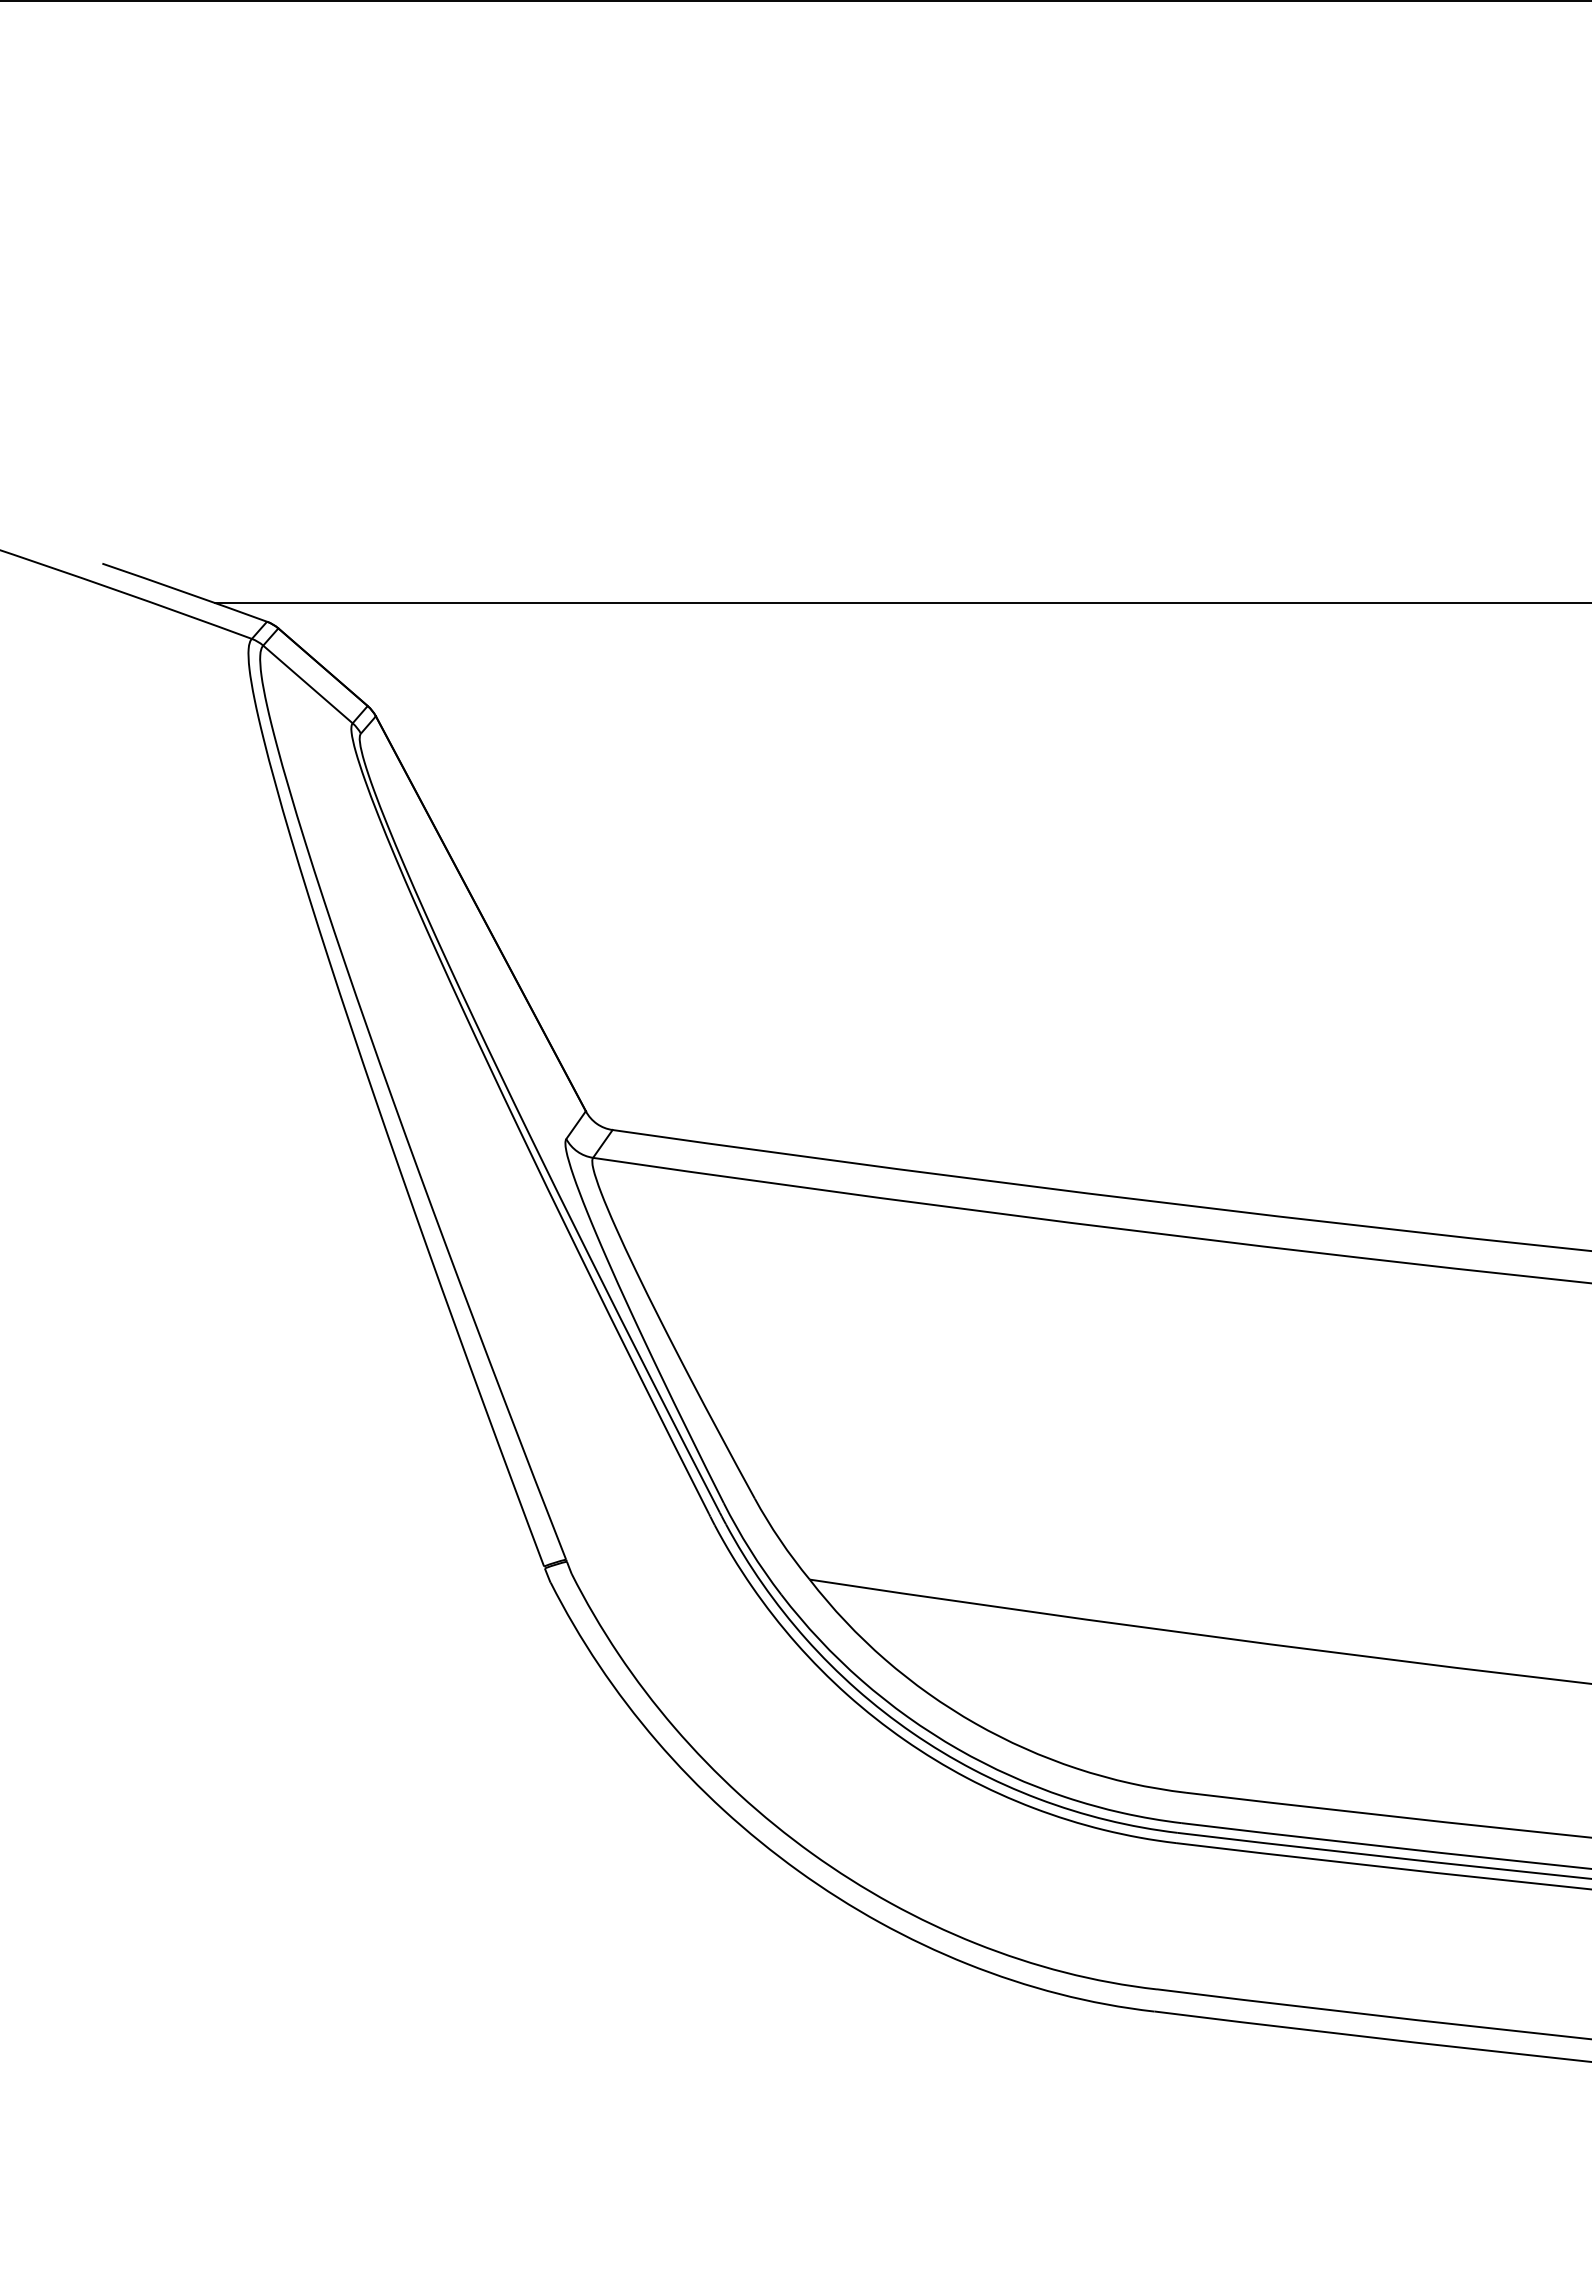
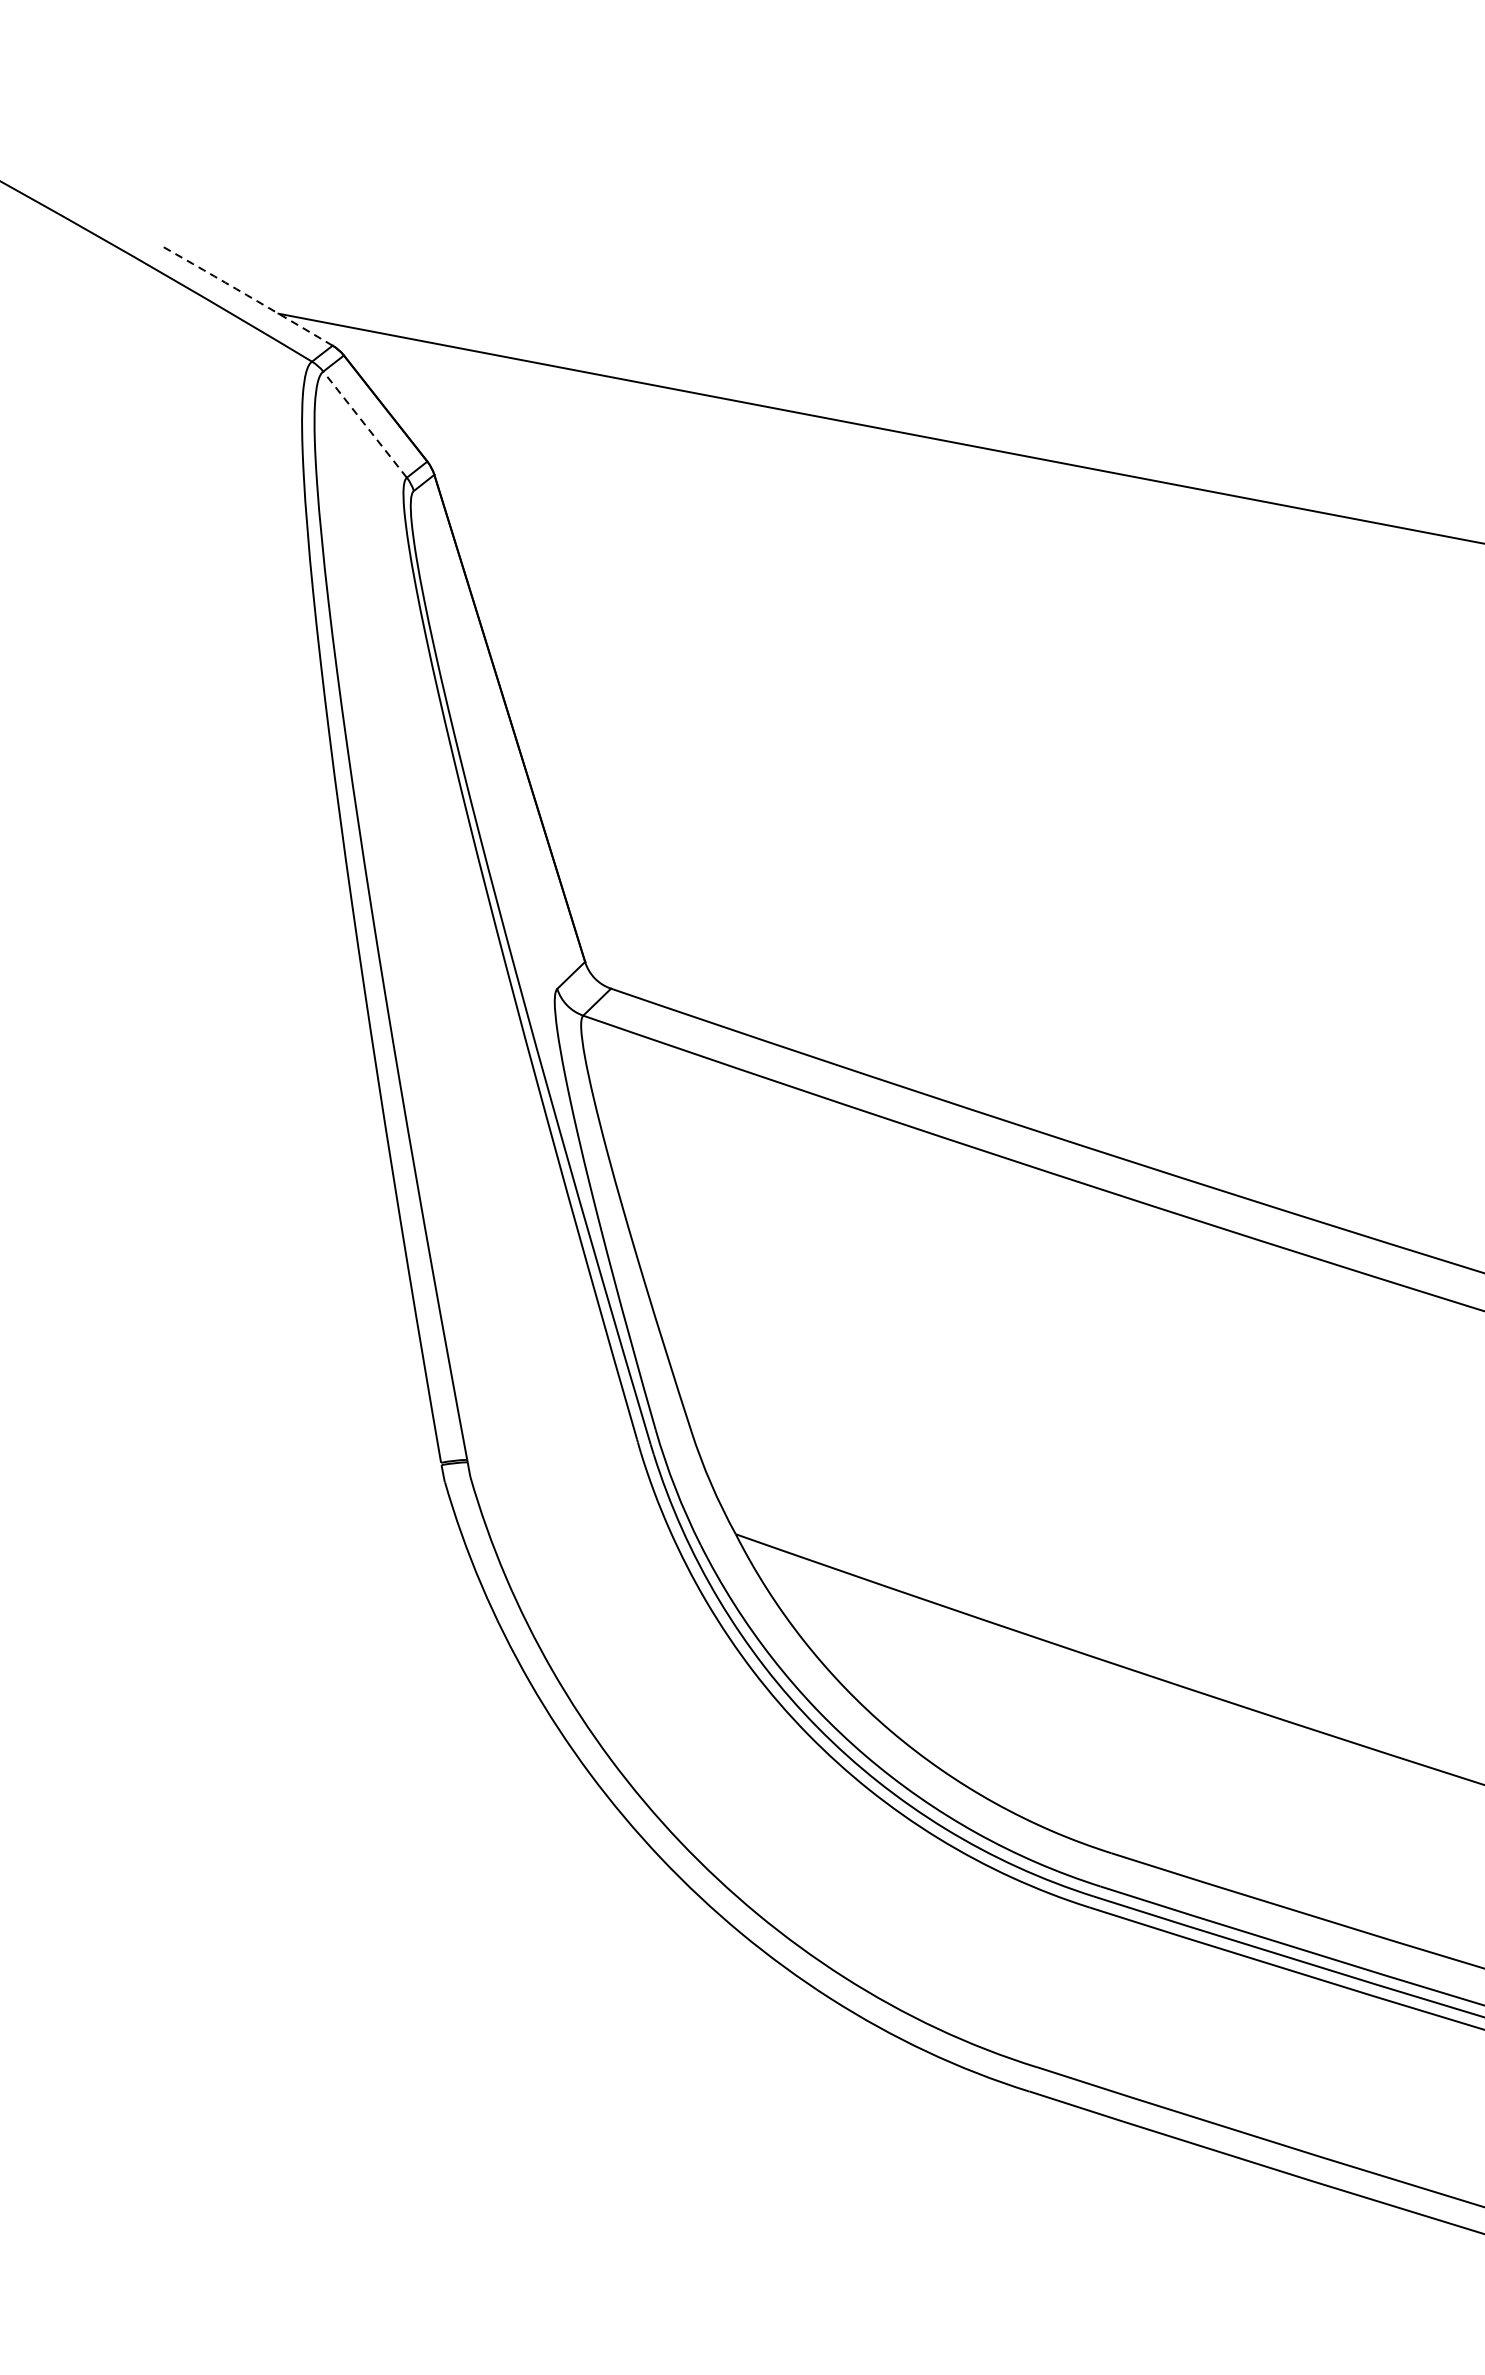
arc: (184, 592) -> (246, 295), solid -> dashed
line: (307, 684) -> (364, 424), solid -> dashed

